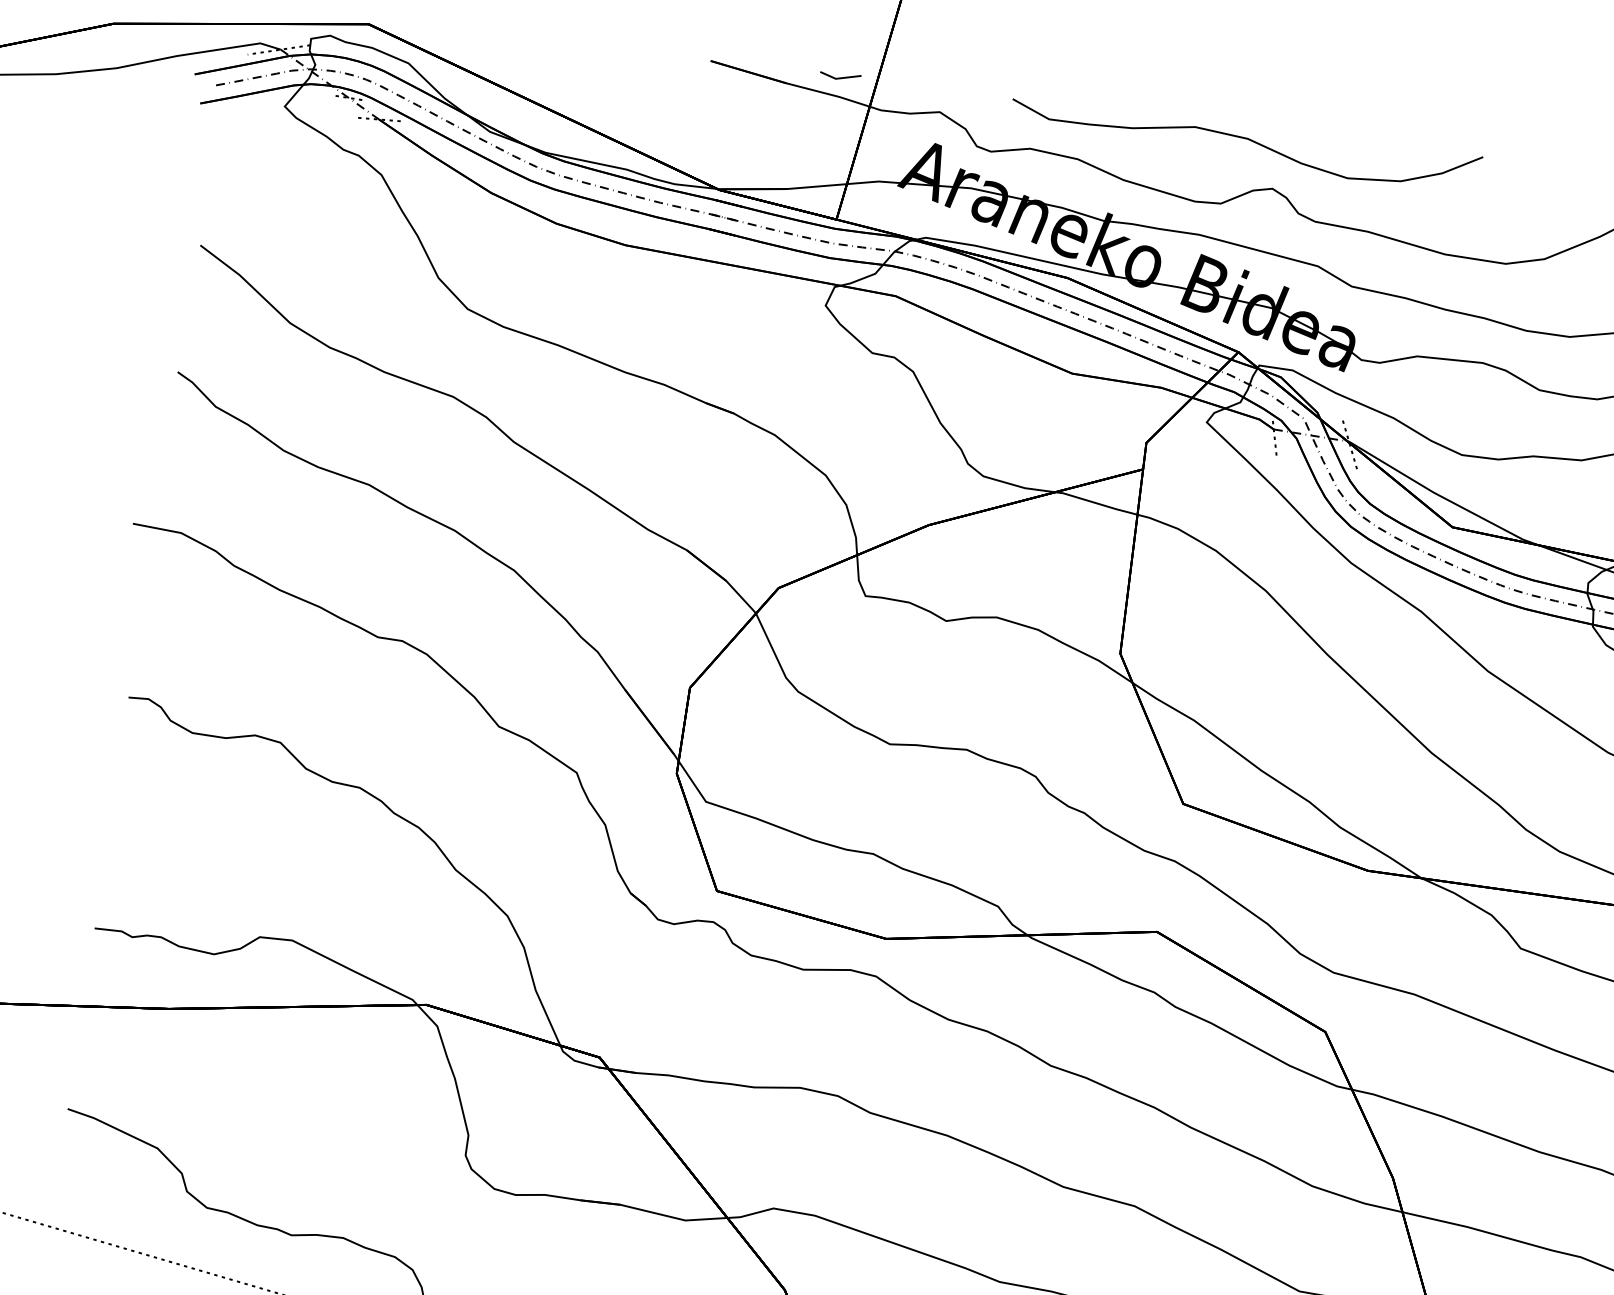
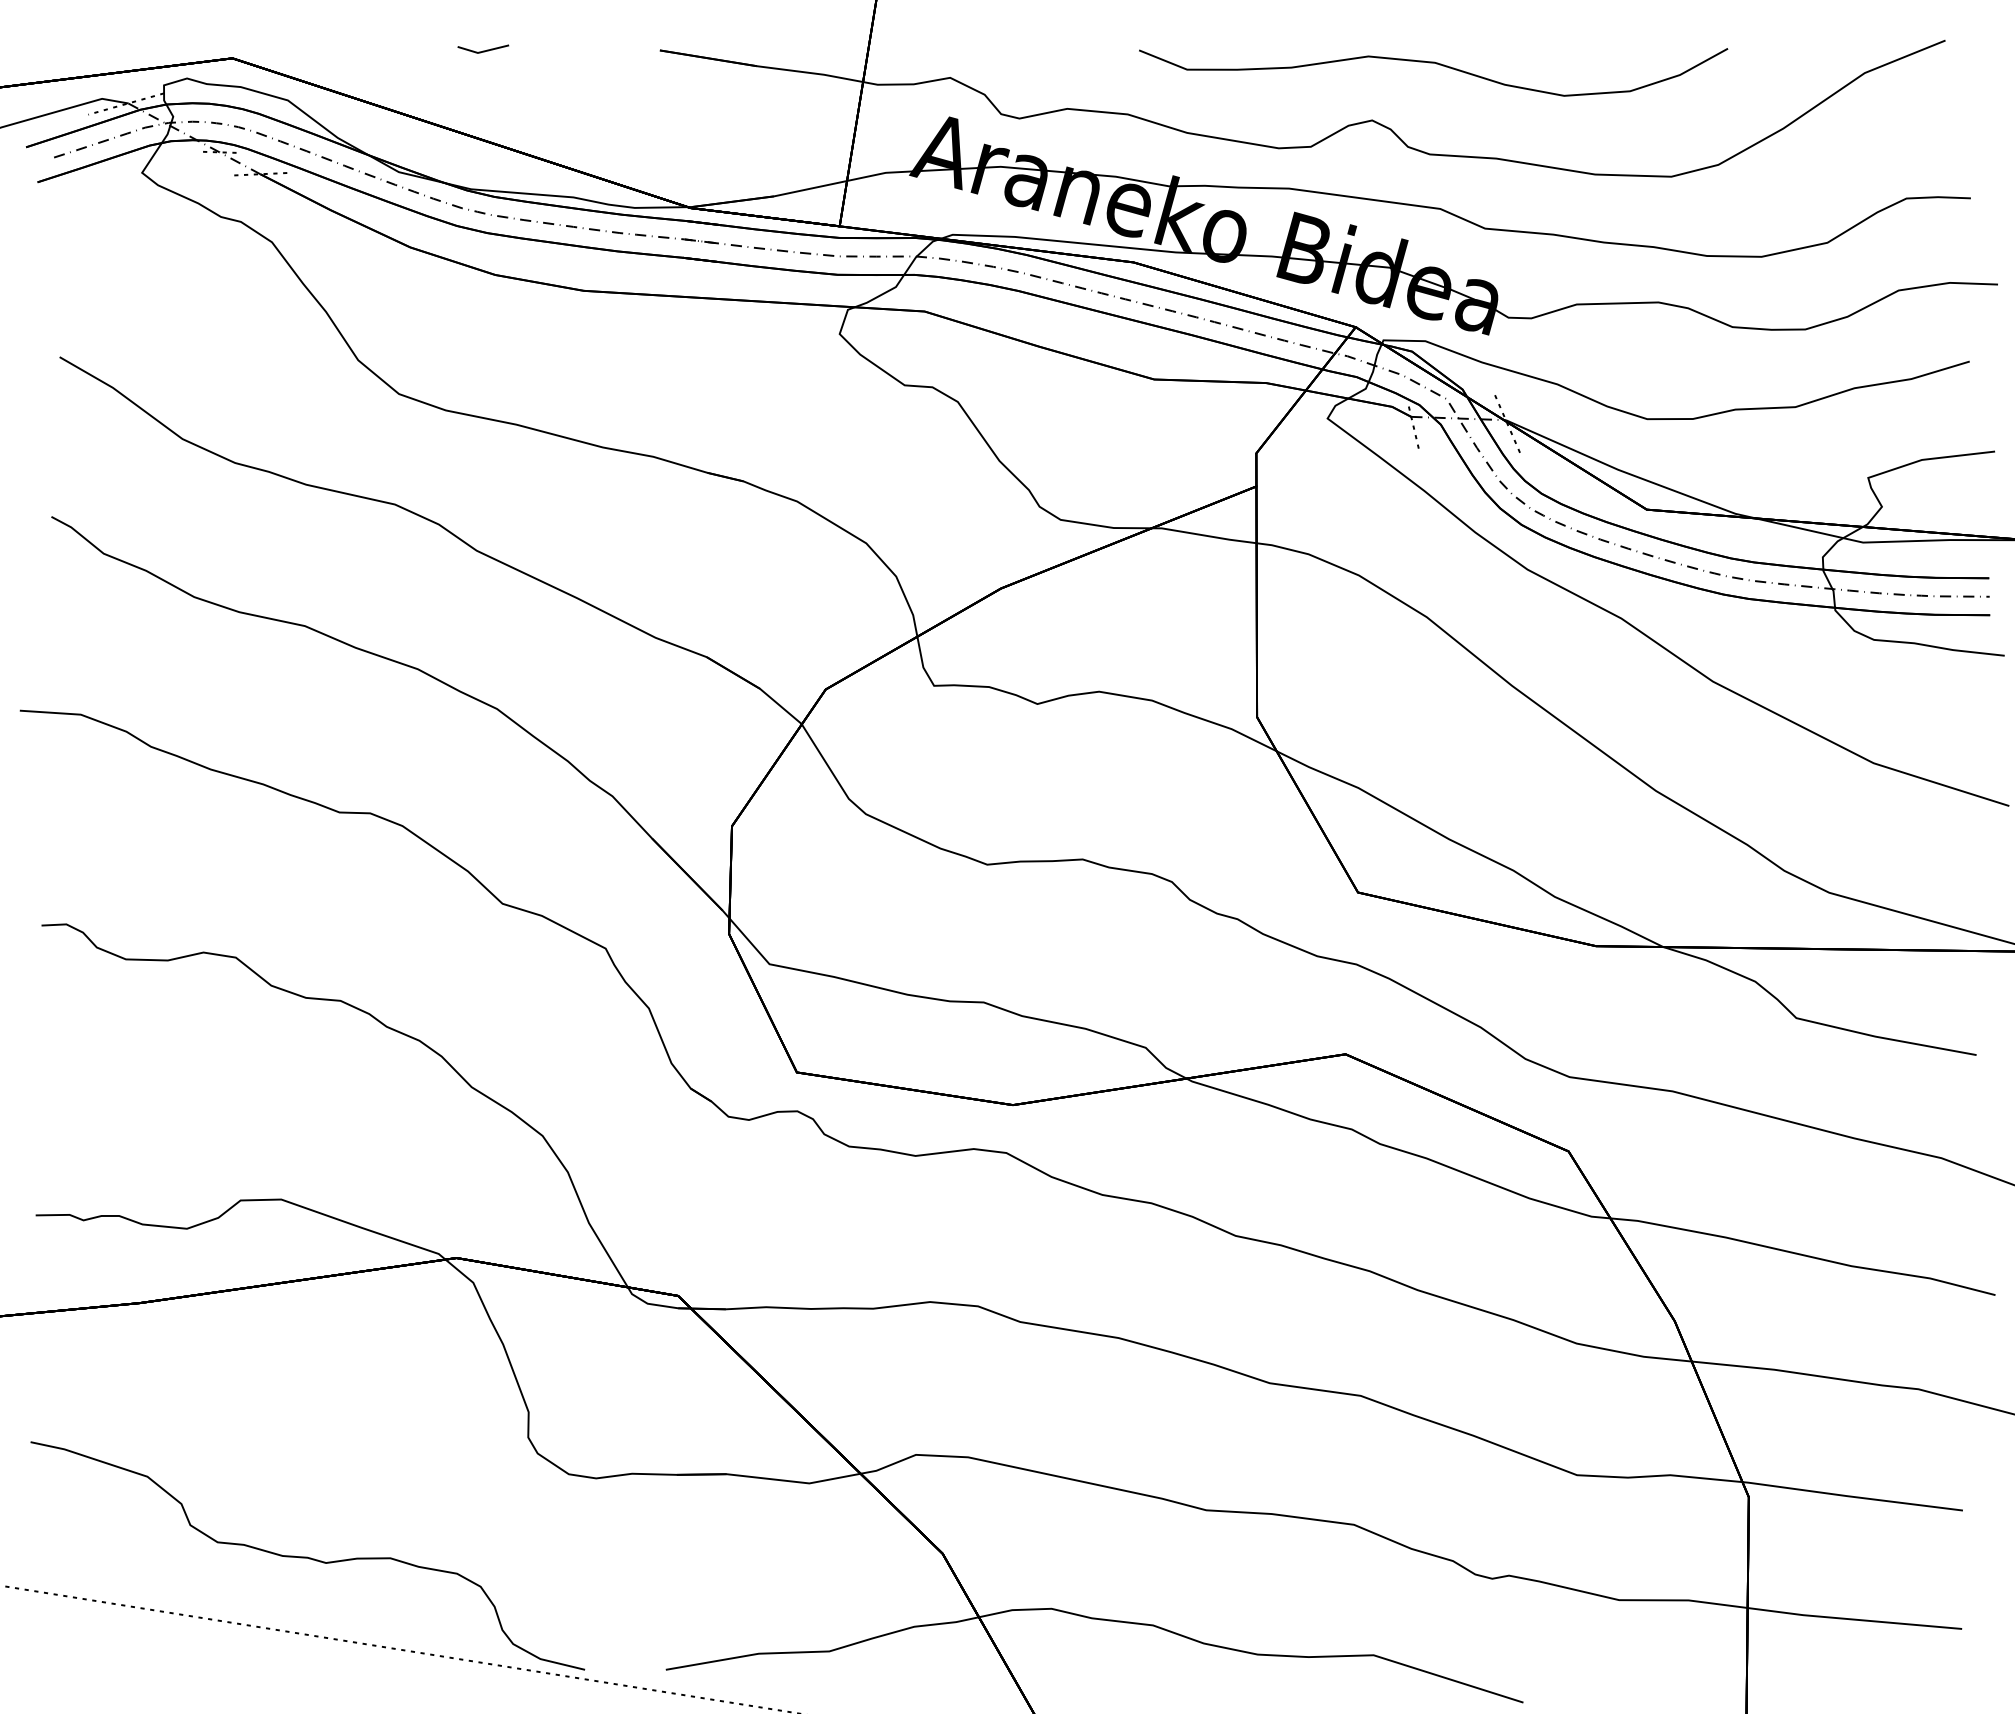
line: (840, 77) -> (483, 50), moved
curve: (1248, 140) -> (1436, 64), moved

